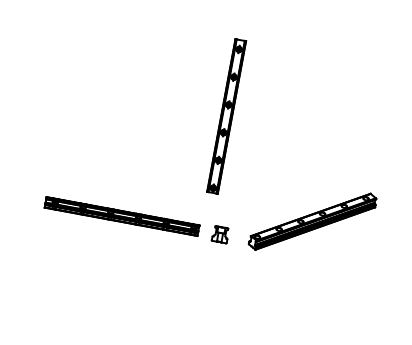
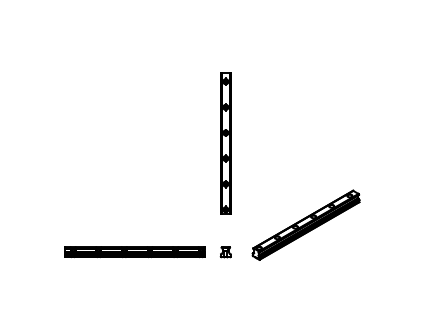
part: (226, 116) -> (225, 143), moved
part: (219, 235) -> (225, 252), size x0.71

